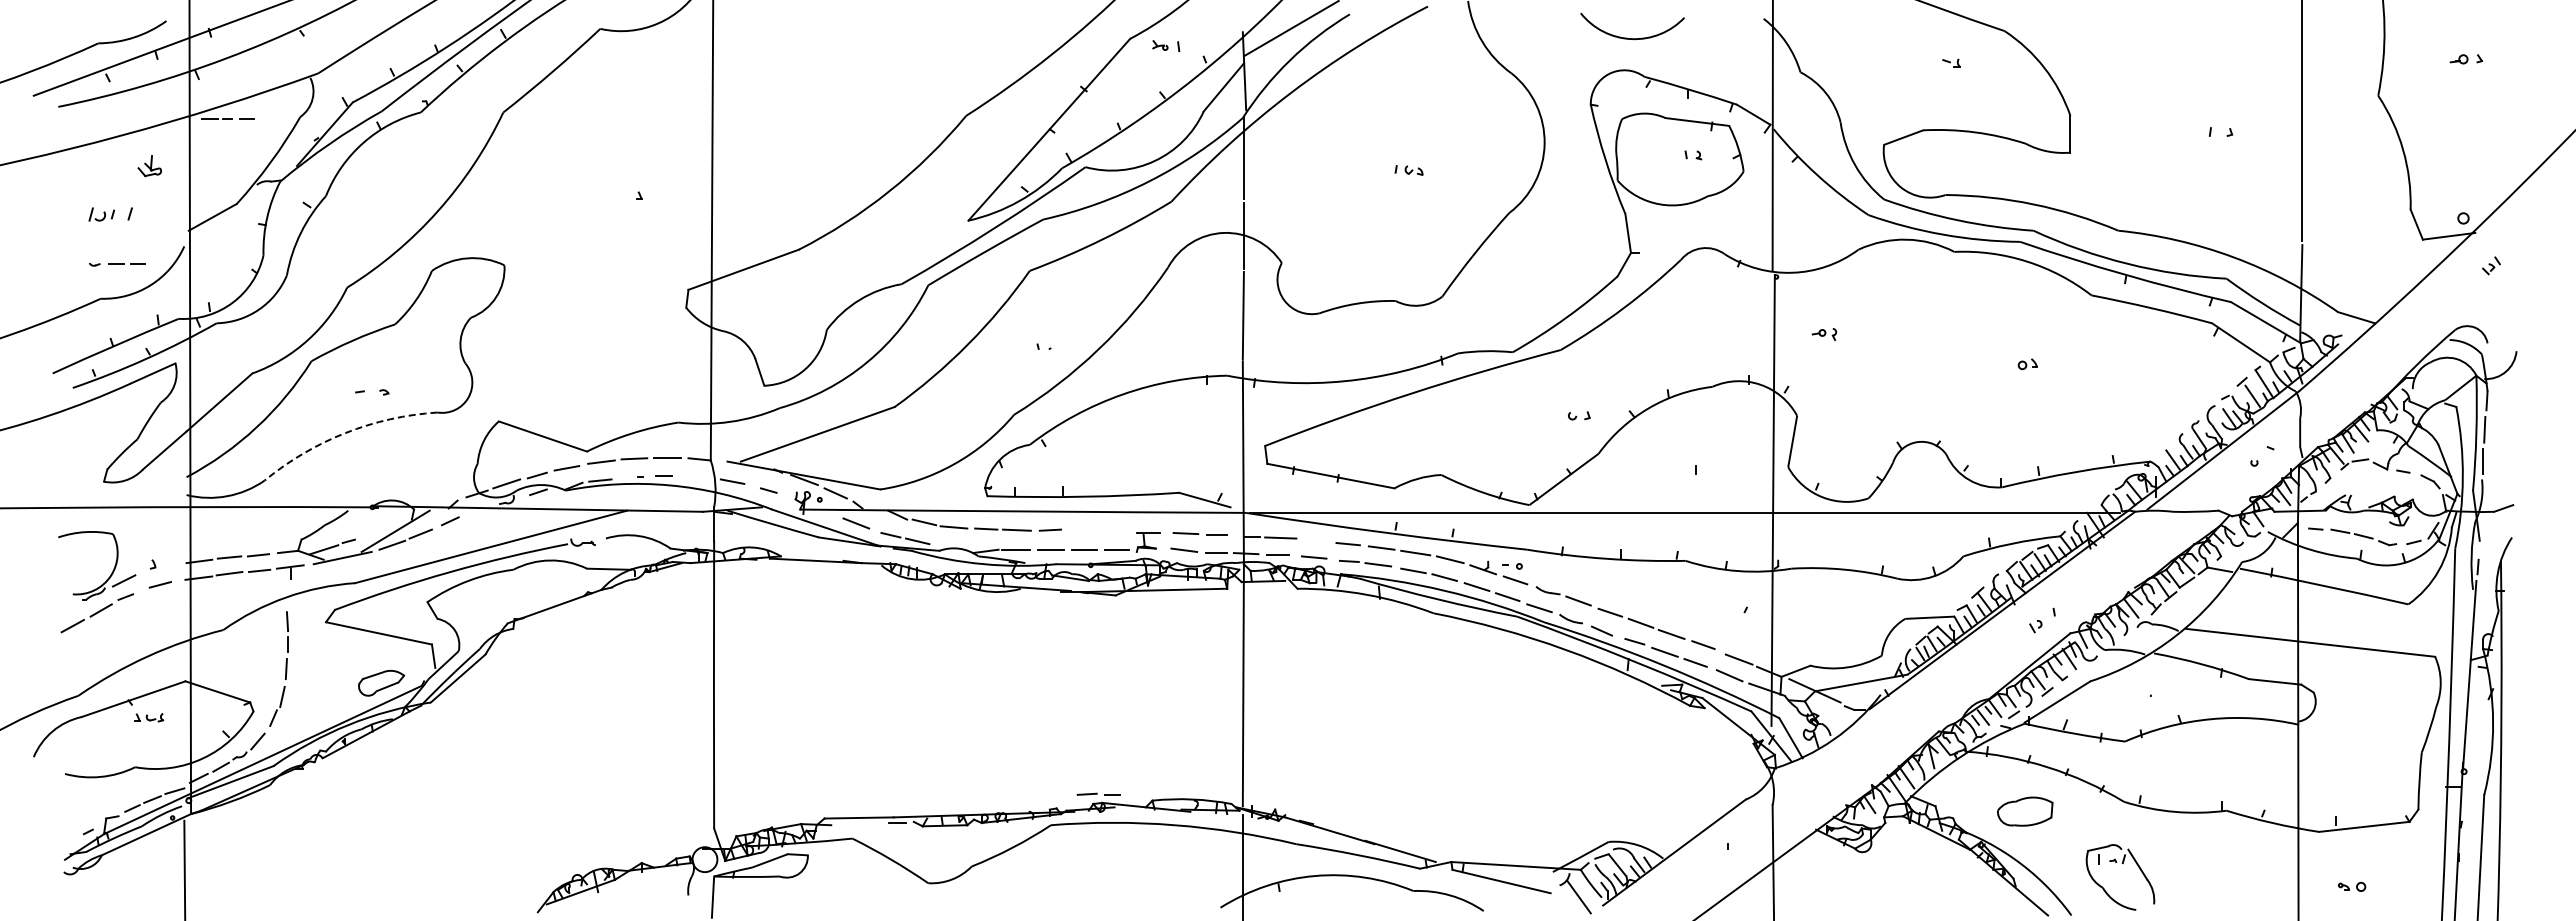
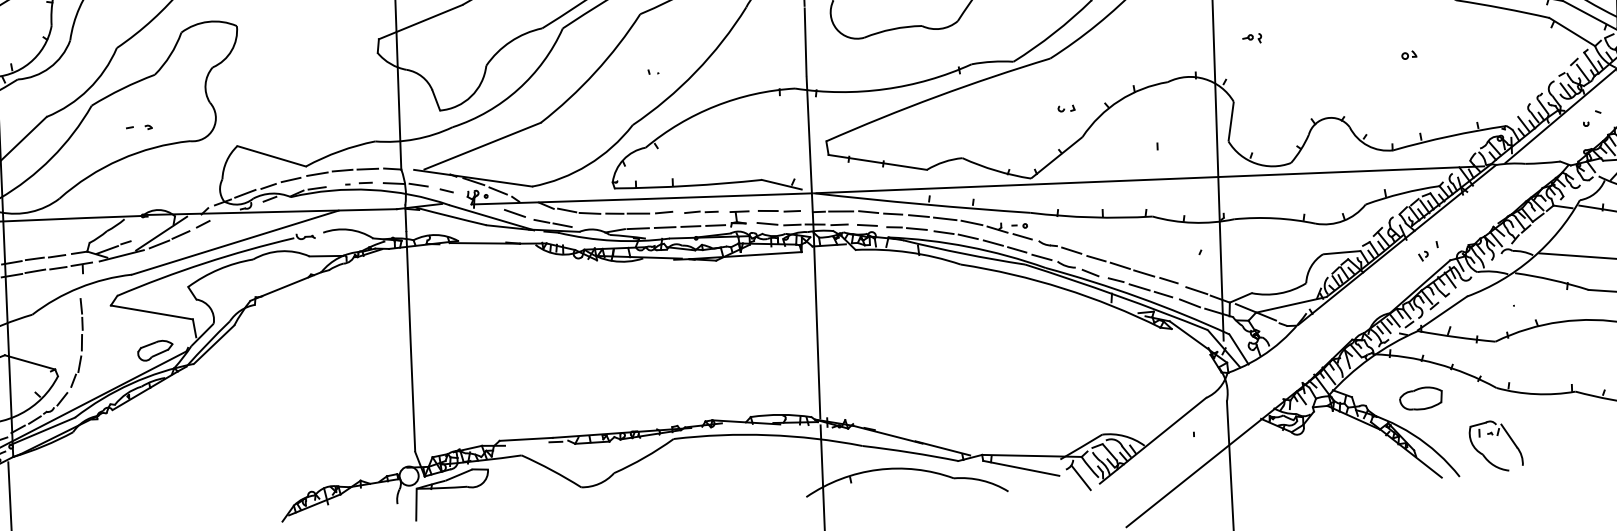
arc: (345, 432) -> (120, 159), dashed -> solid
line: (700, 478) -> (393, 183), added
line: (1316, 539) -> (868, 211), added
part: (1098, 793) -> (701, 211), moved

